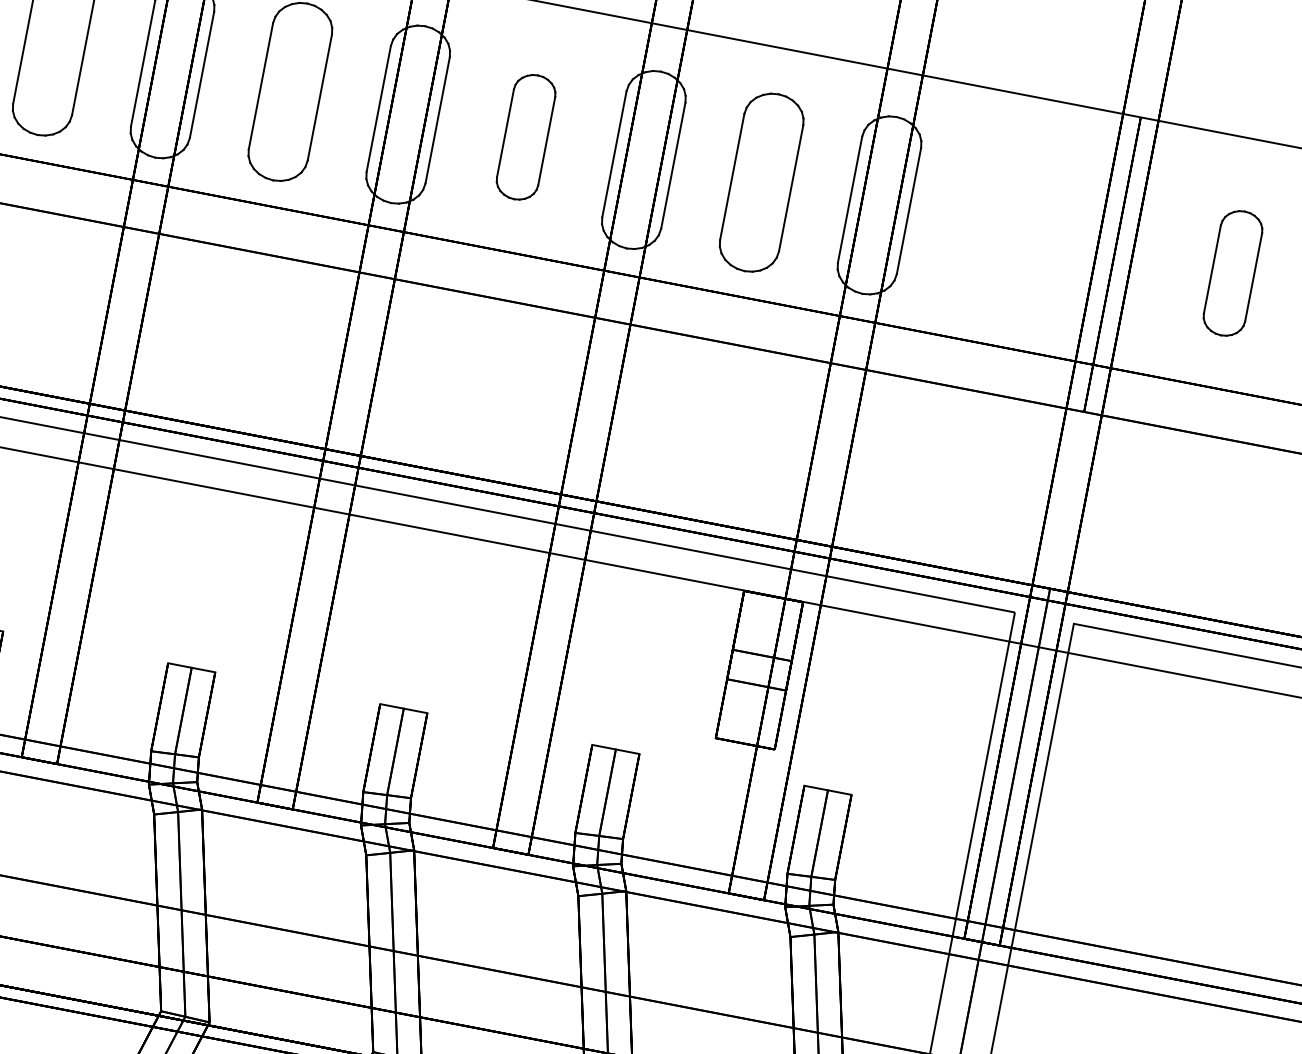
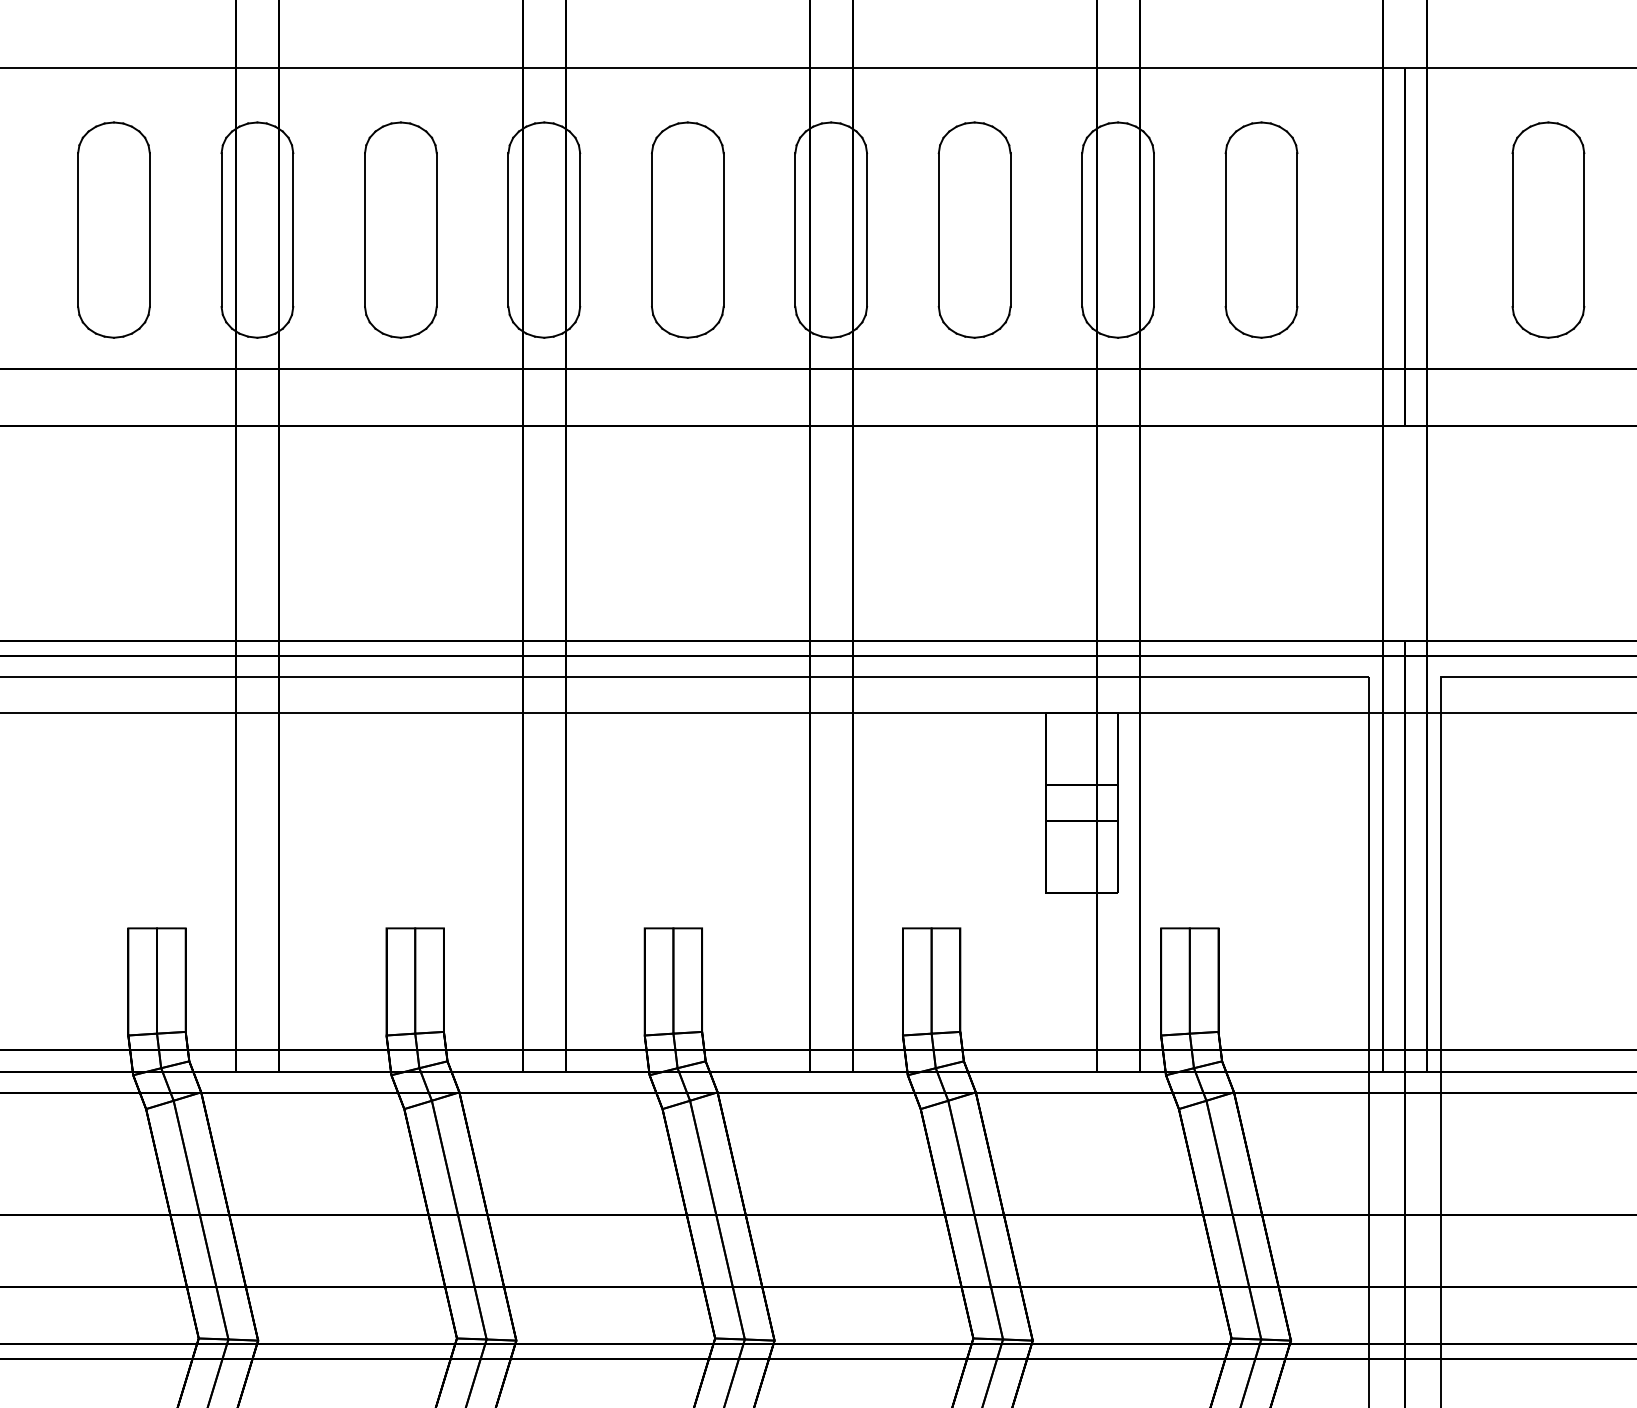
part: (525, 136) -> (687, 229), size x1.43
part: (997, 227) -> (1261, 229), added
part: (1233, 272) -> (1548, 229), size x1.43

